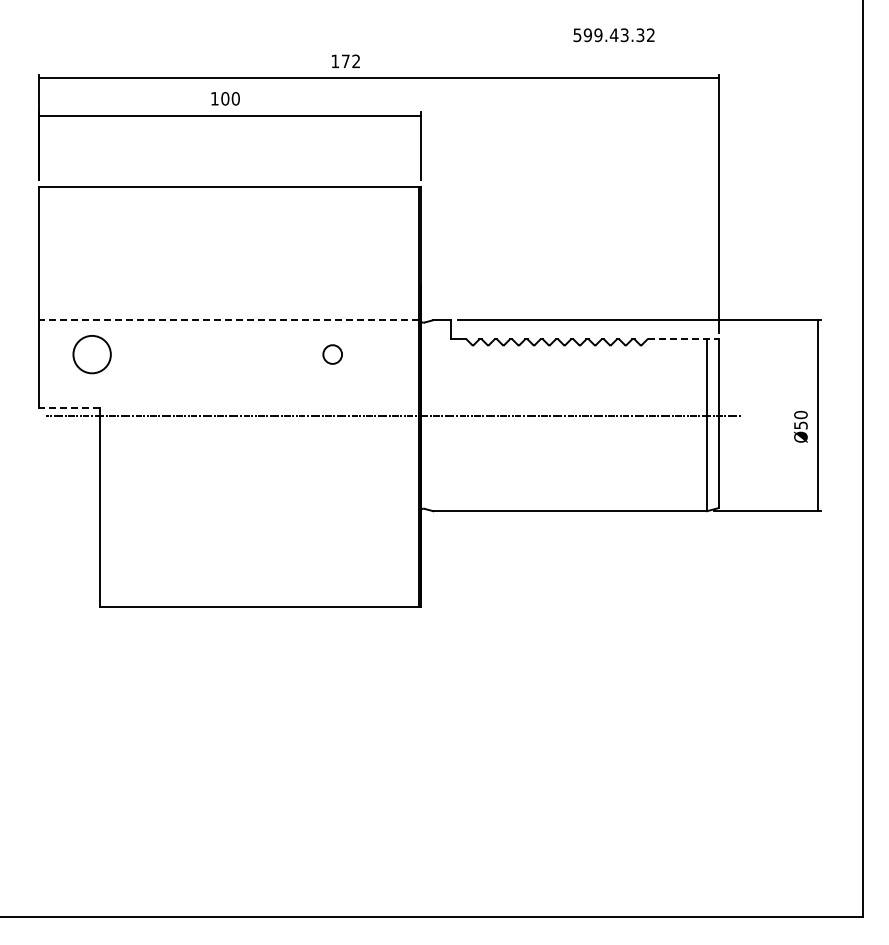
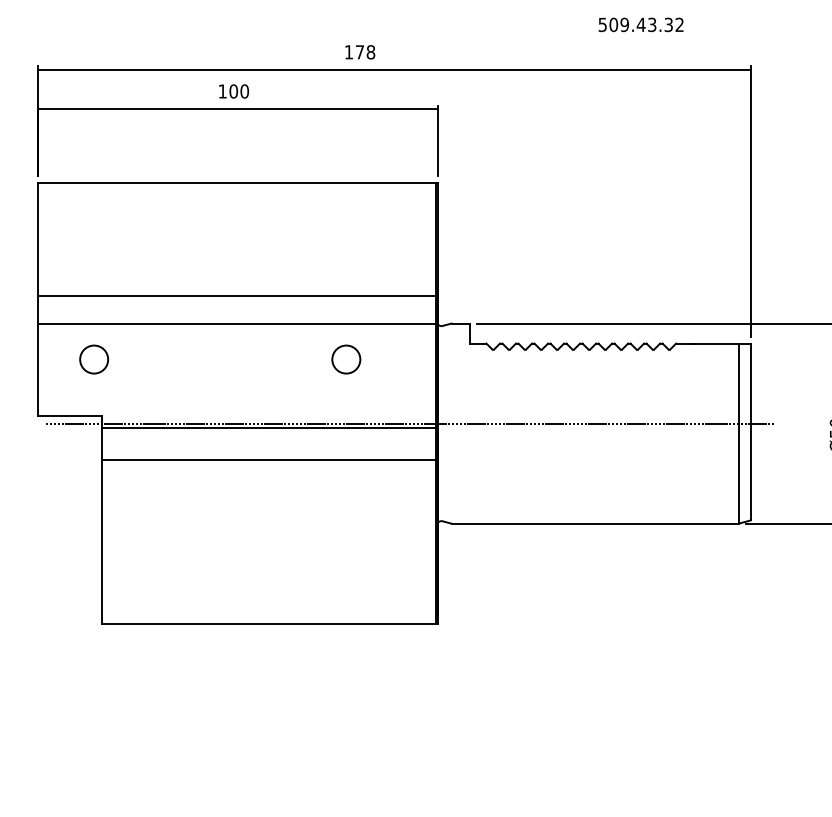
text: (587, 35) -> (613, 25), 599.43.32 -> 509.43.32
text: (356, 61) -> (371, 52), 172 -> 178
line: (228, 293) -> (237, 295), added
line: (228, 320) -> (237, 323), dashed -> solid
line: (683, 339) -> (713, 343), dashed -> solid
circle: (91, 354) -> (93, 359), size x0.71
circle: (332, 354) -> (346, 359), size x1.43
line: (69, 408) -> (70, 416), dashed -> solid
line: (258, 419) -> (268, 427), added
line: (258, 450) -> (268, 460), added

